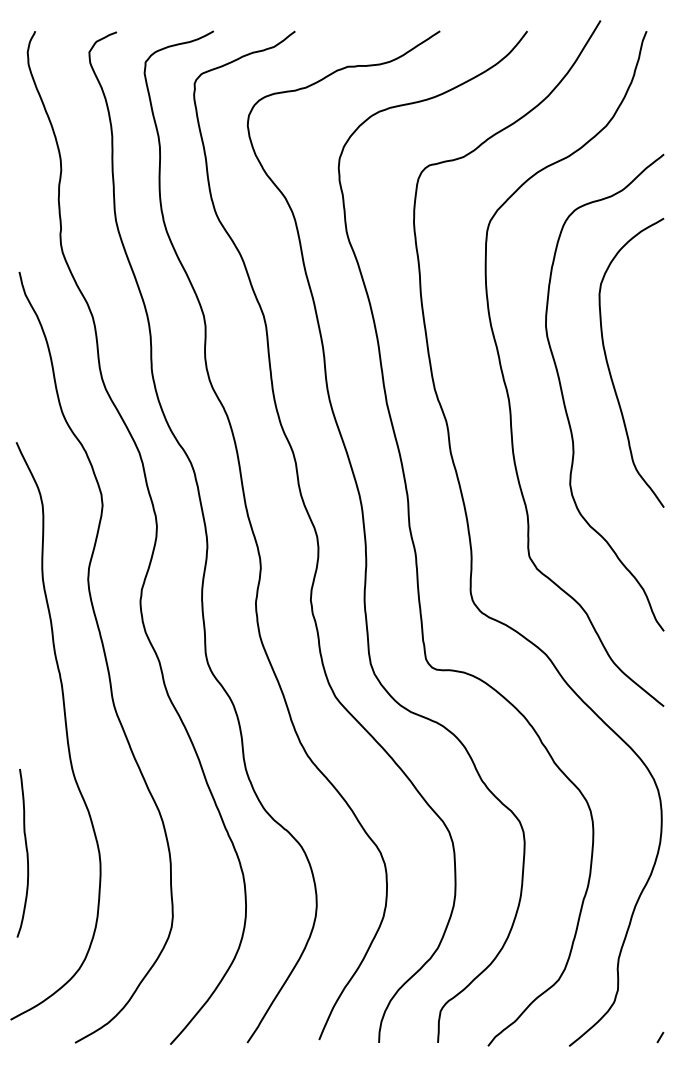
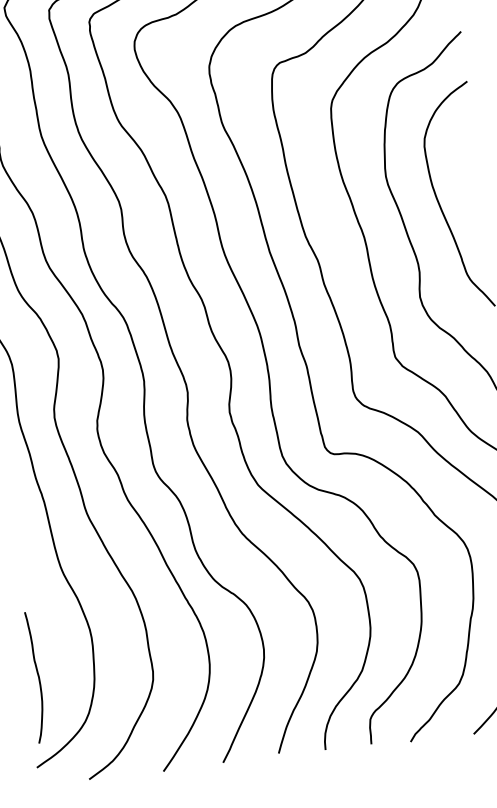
curve: (26, 853) -> (38, 677), moved

